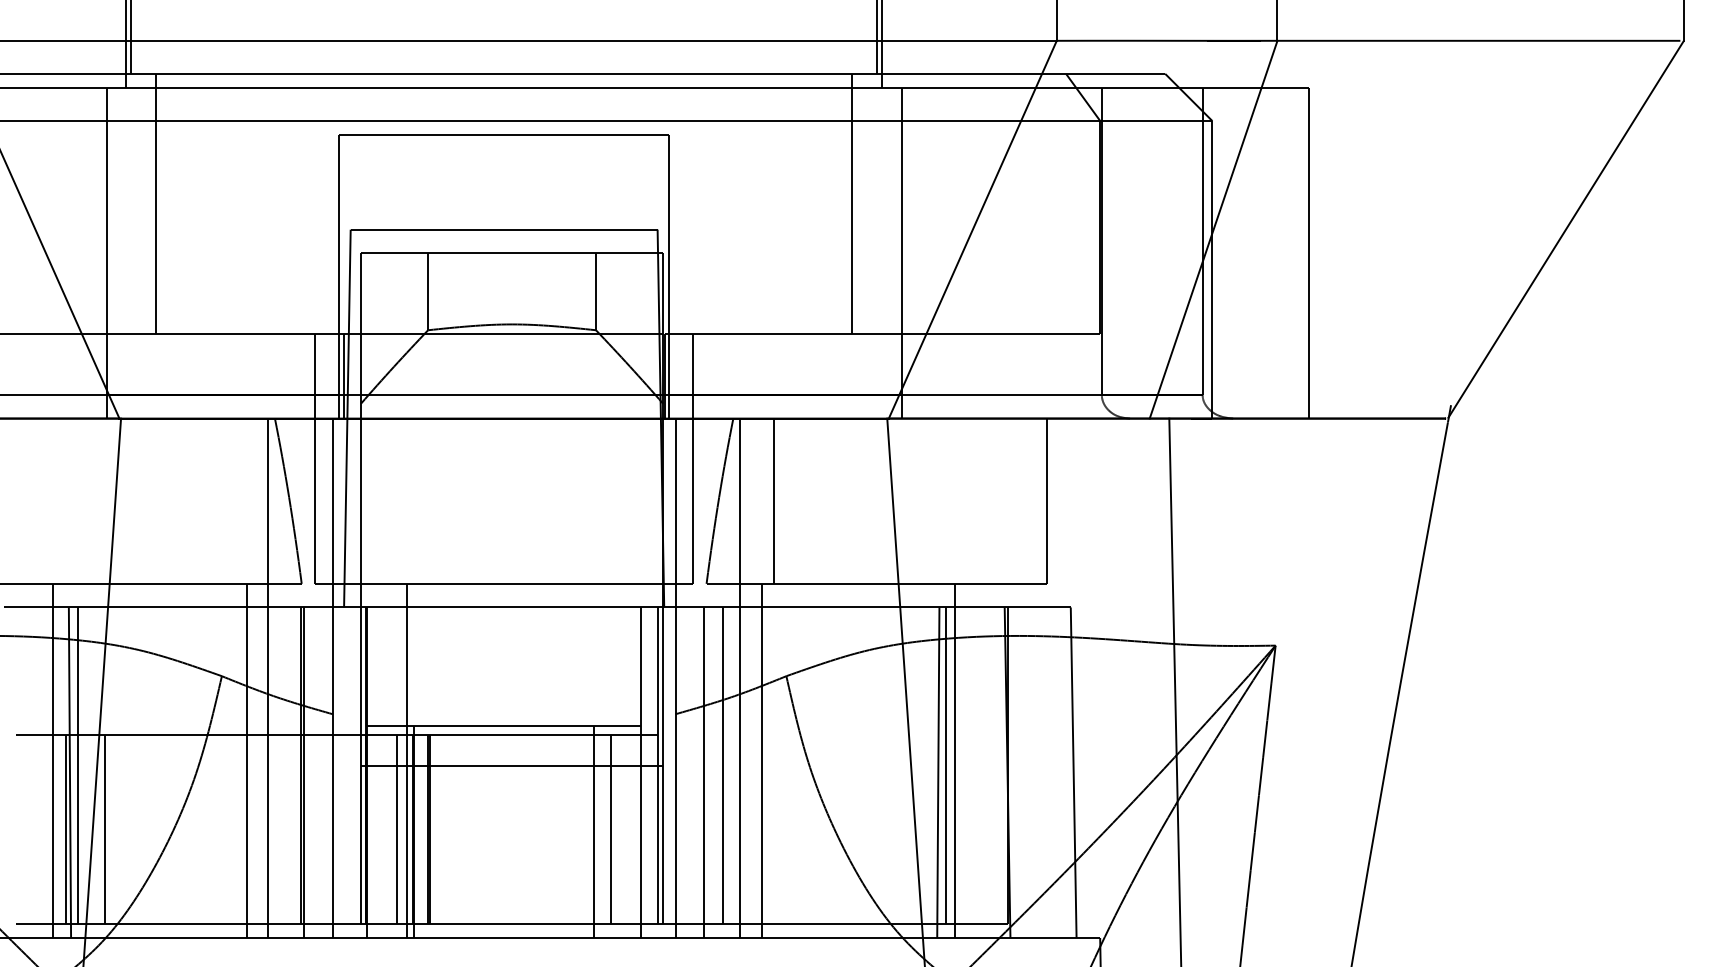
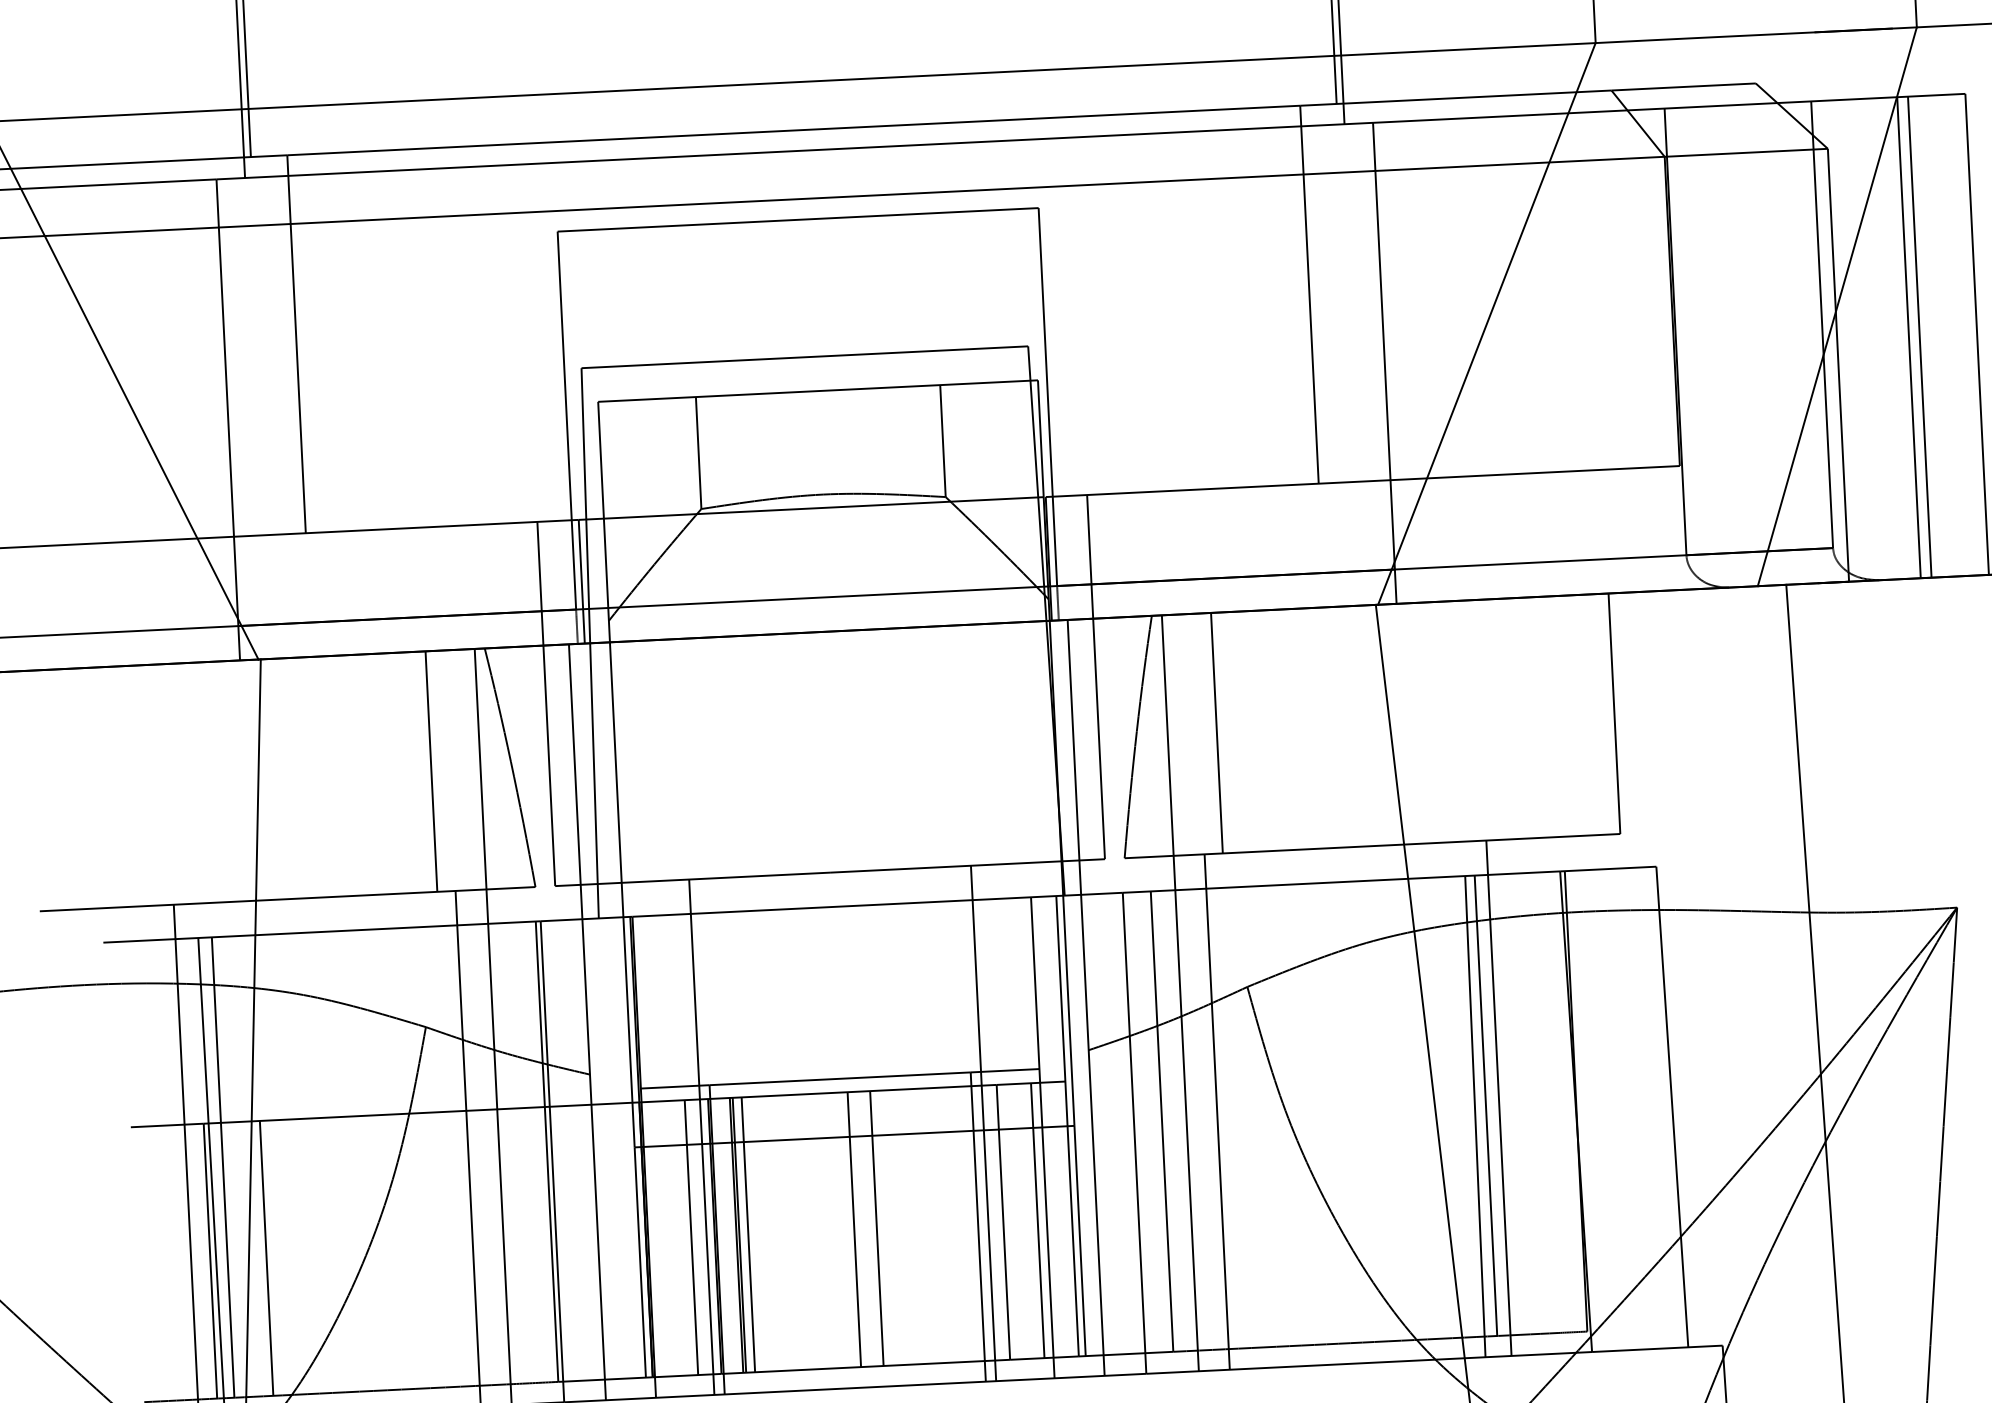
line: (1261, 253) -> (1908, 338), added
line: (1269, 253) -> (1920, 337), added
line: (234, 500) -> (431, 770), added
line: (600, 760) -> (982, 1122), added
line: (436, 828) -> (749, 1233), added
line: (508, 828) -> (853, 1228), added
line: (524, 828) -> (877, 1227), added
line: (634, 828) -> (1037, 1219), added

